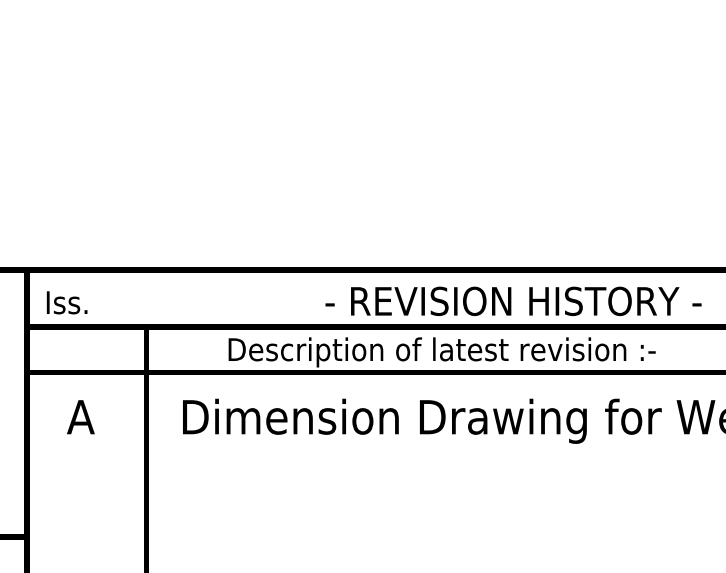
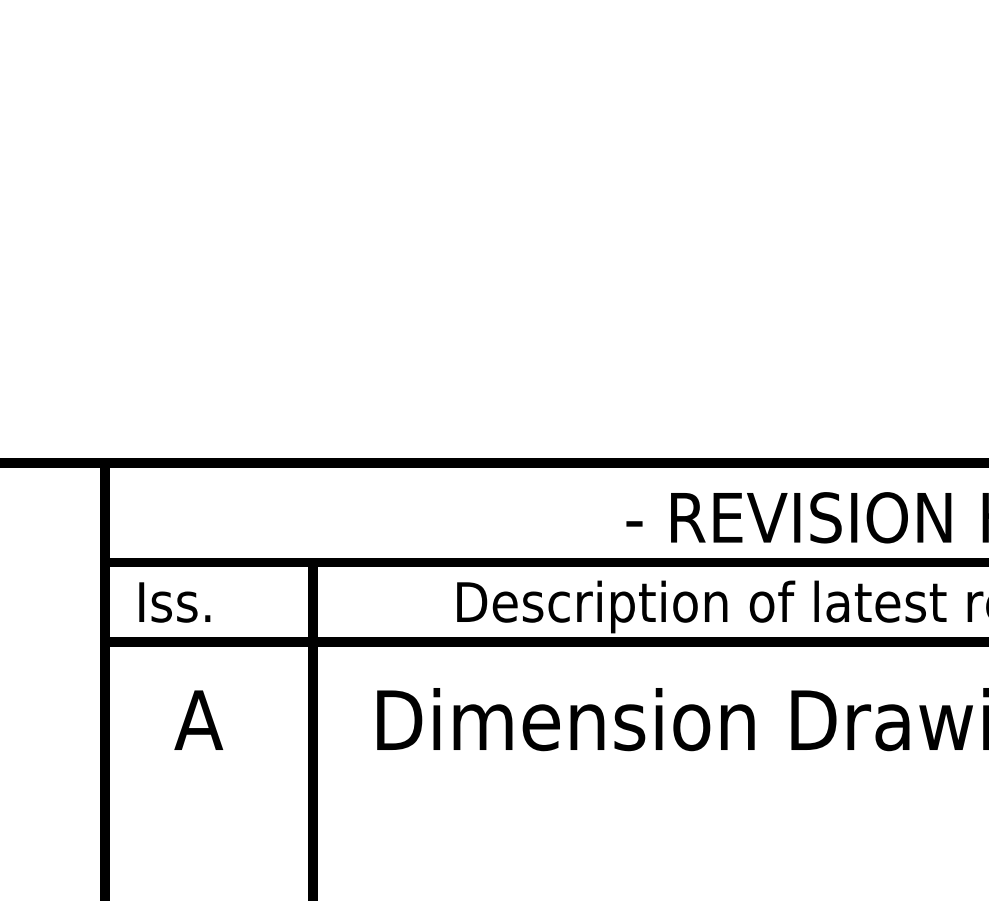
text: (66, 302) -> (173, 601), moved

